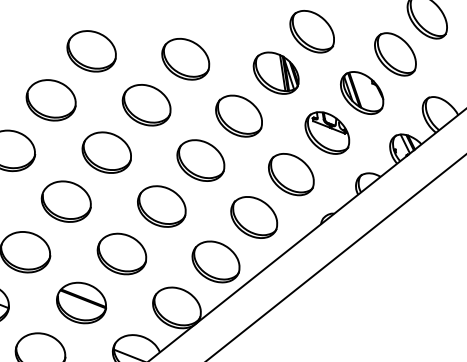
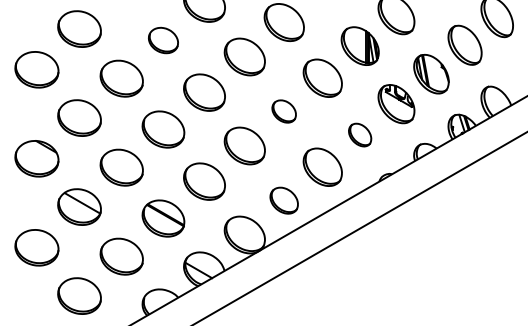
part: (51, 100) -> (163, 40), size x0.7
part: (199, 160) -> (283, 111), size x0.6
part: (290, 173) -> (359, 134), size x0.6
part: (215, 262) -> (283, 200), size x0.7

